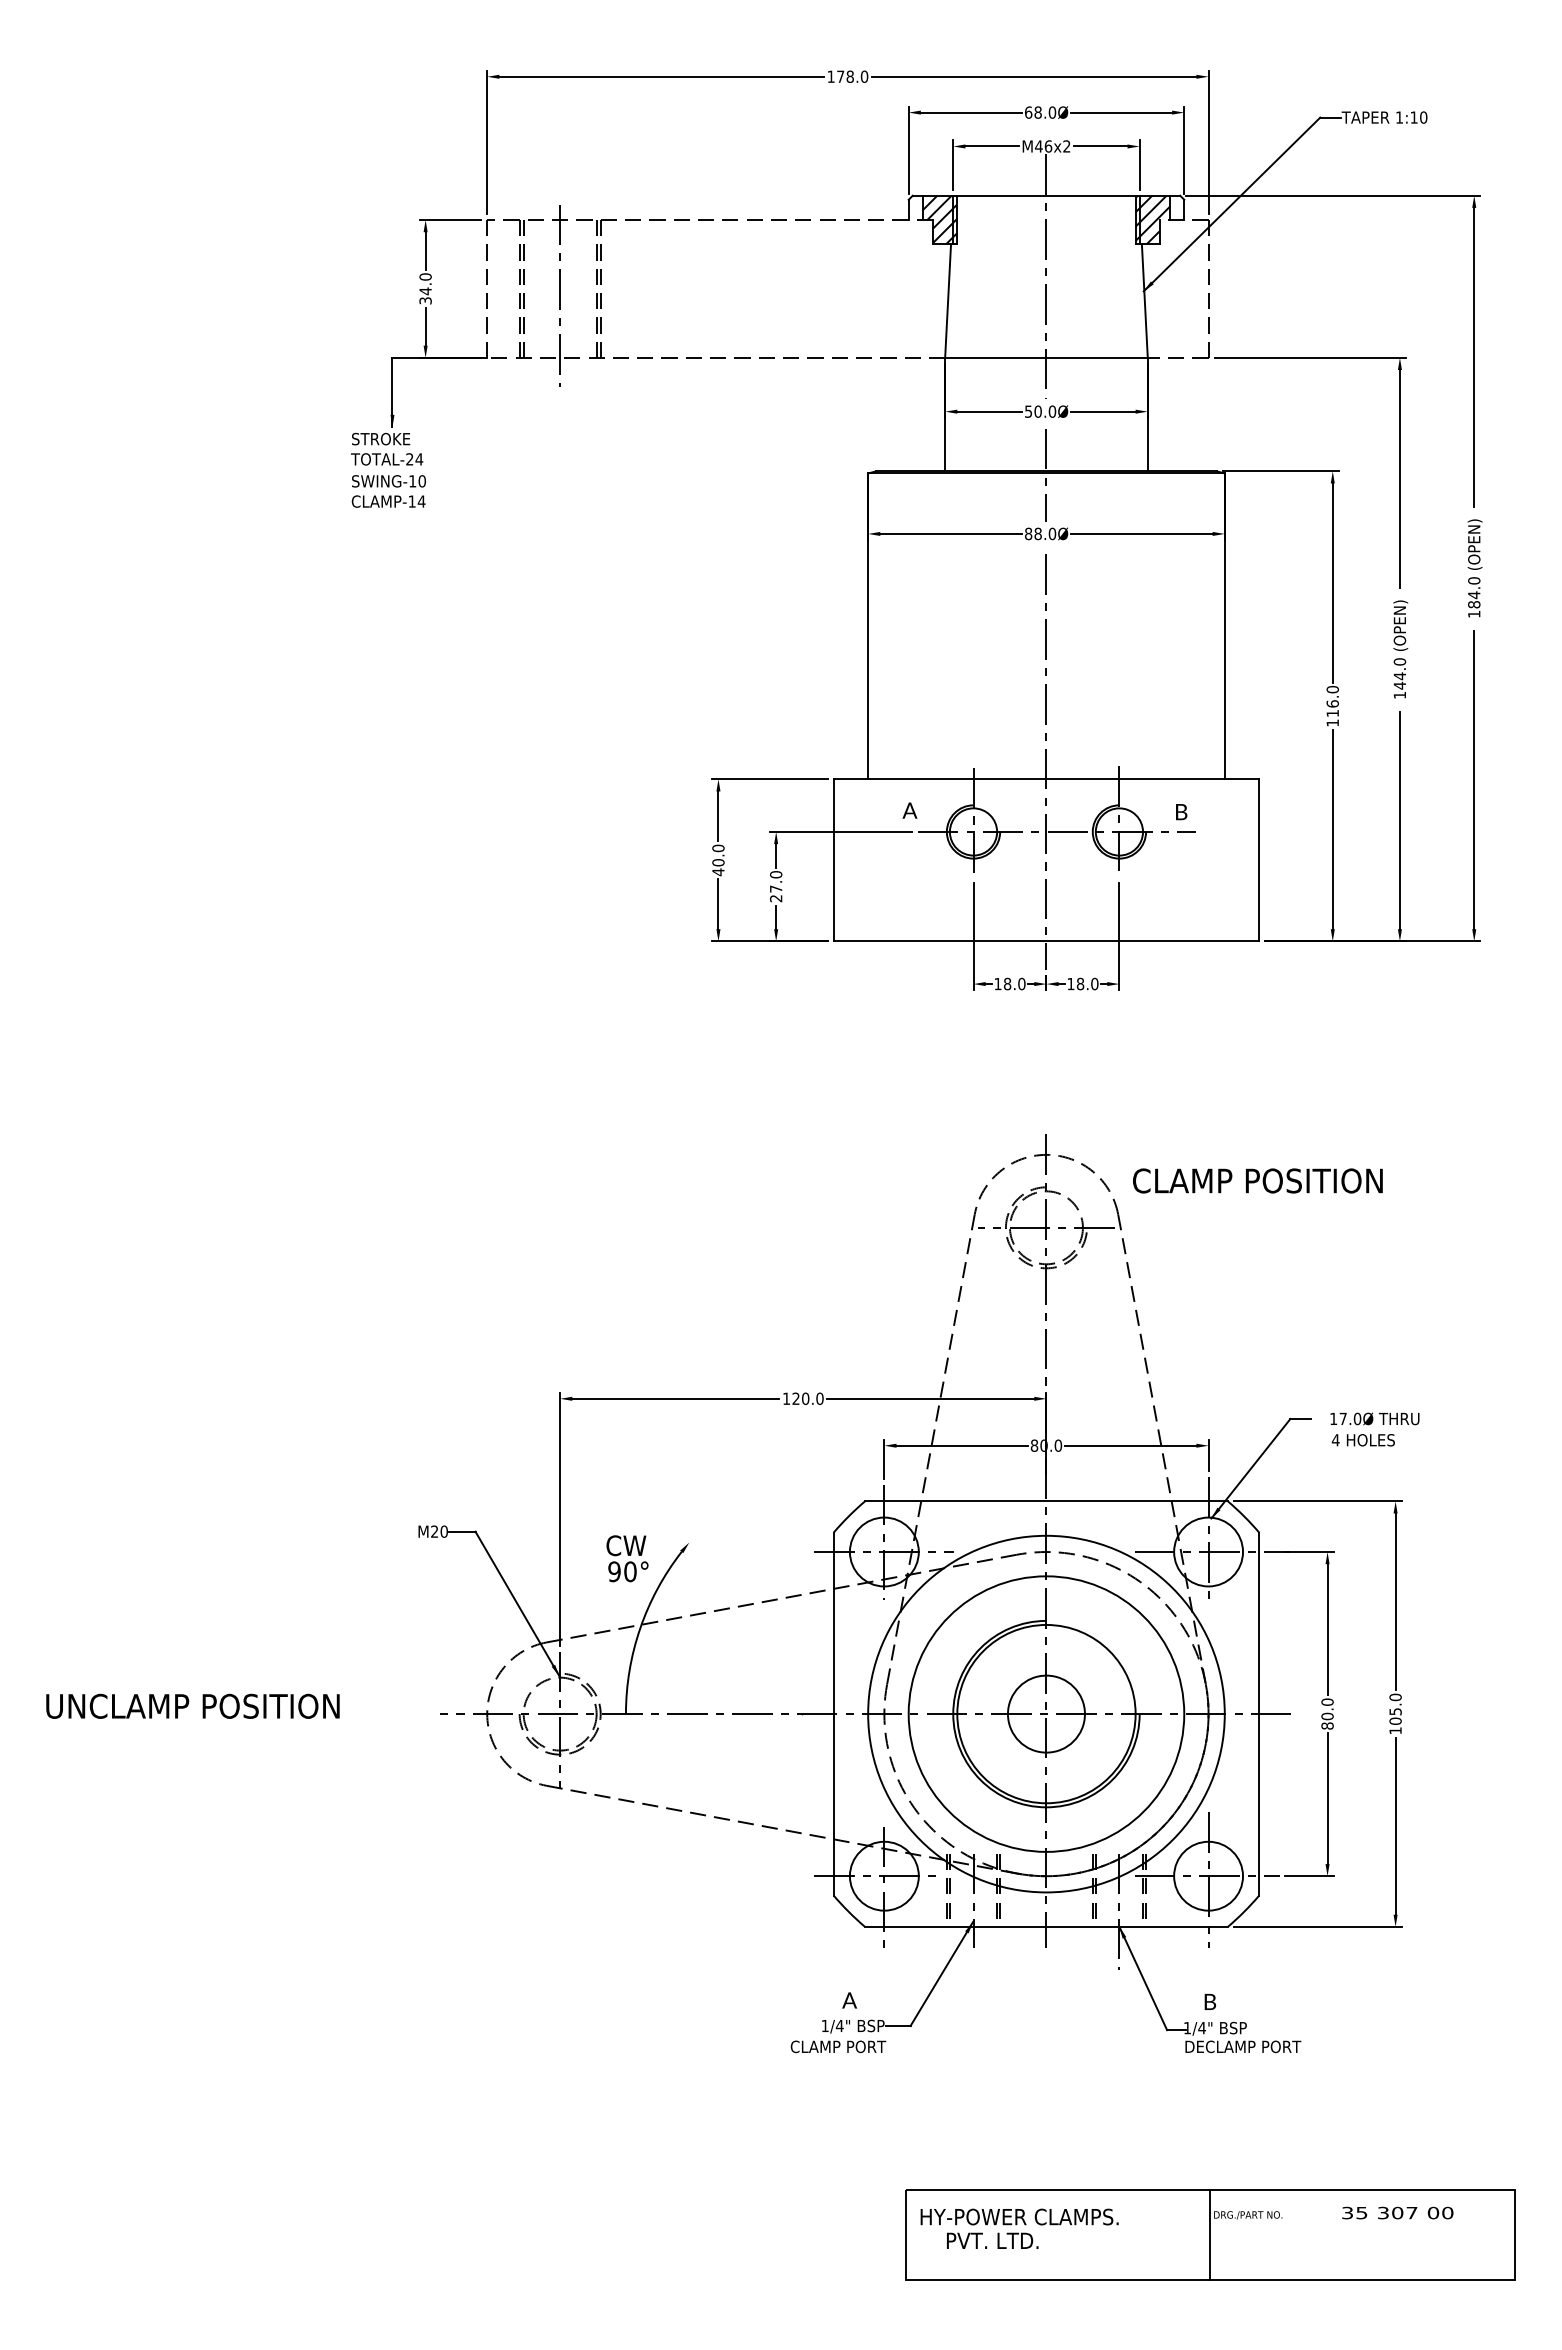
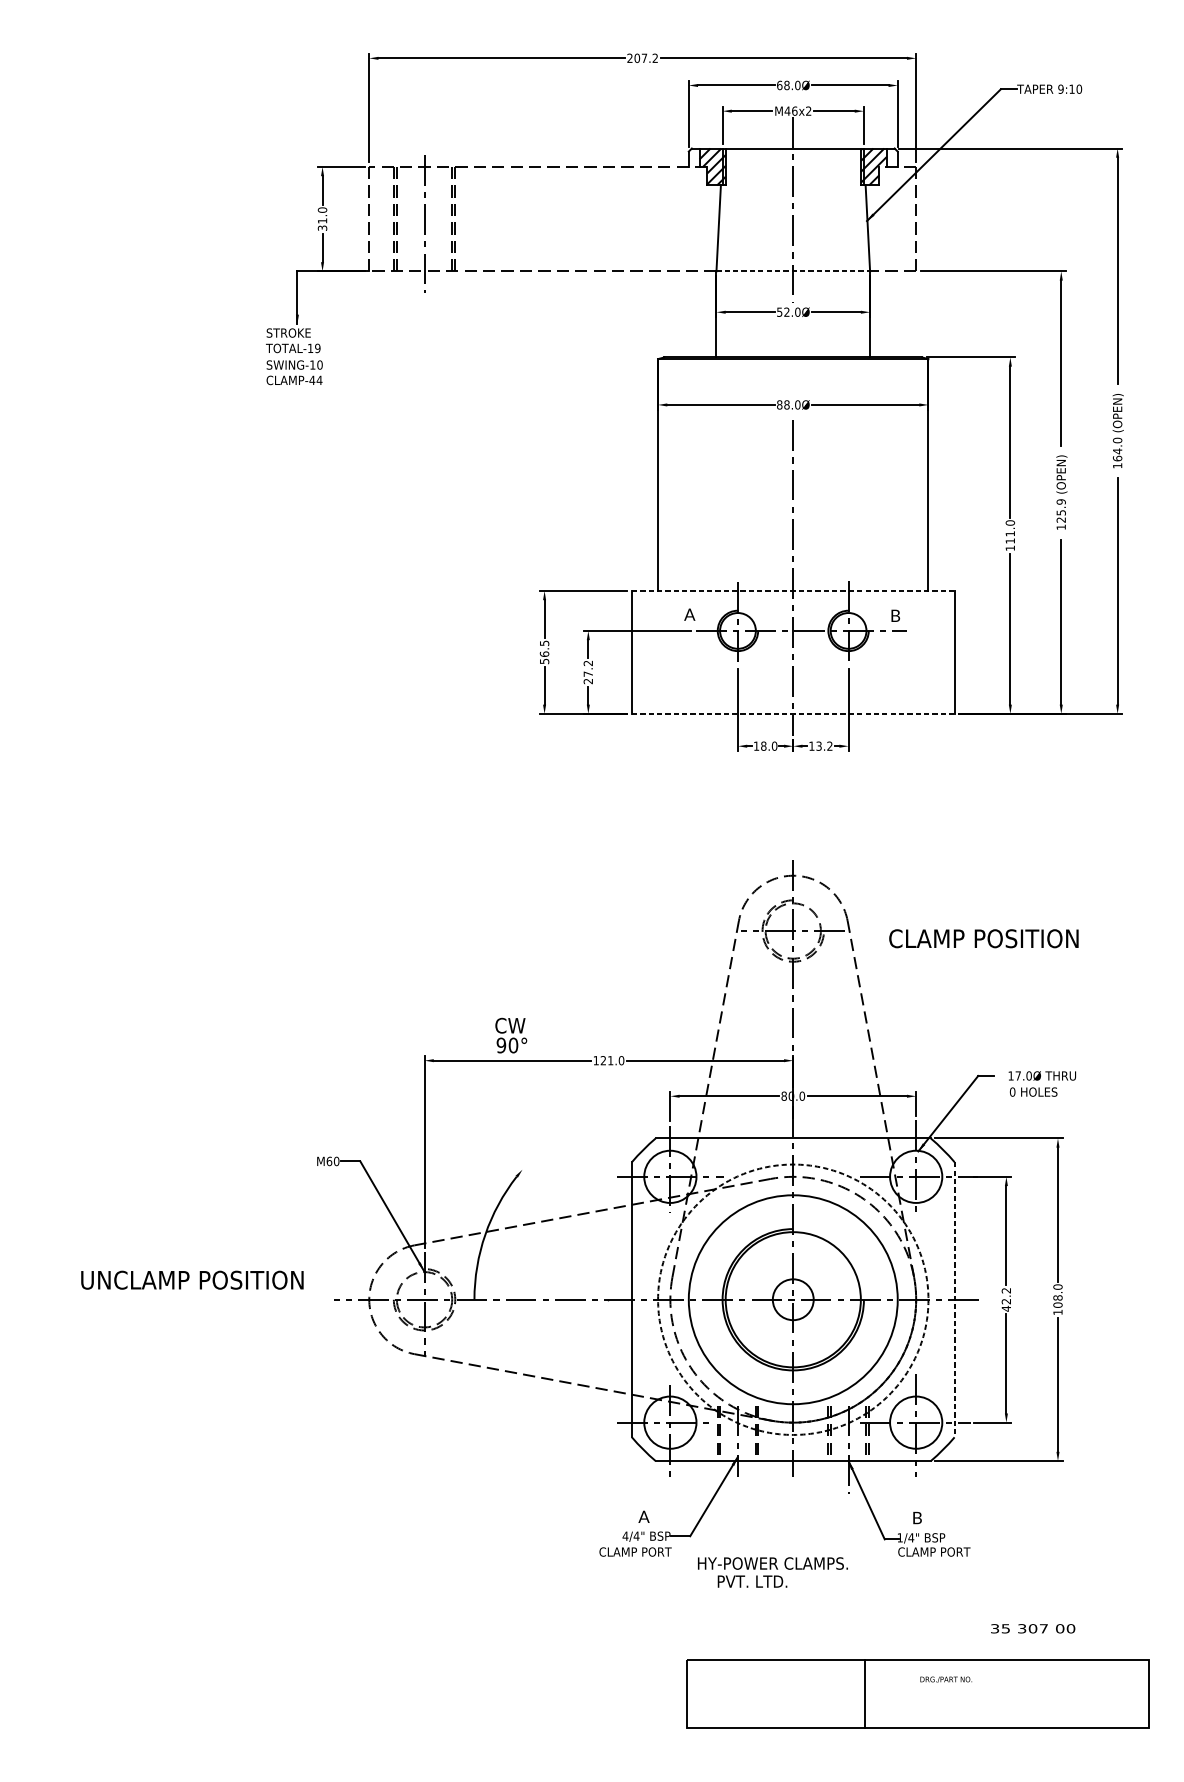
text: (847, 76) -> (642, 58), 178.0 -> 207.2
text: (1399, 117) -> (1060, 89), 1:10 -> 9:10
text: (425, 291) -> (322, 221), 34.0 -> 31.0
line: (1046, 357) -> (793, 271), solid -> dashed
text: (1037, 411) -> (786, 312), 50.0Ø -> 52.0Ø
text: (414, 459) -> (314, 348), TOTAL-24 -> TOTAL-19
line: (1046, 474) -> (793, 359), removed
text: (412, 501) -> (312, 380), CLAMP-14 -> CLAMP-44
text: (1474, 604) -> (1117, 458), 184.0 -> 164.0
text: (1399, 673) -> (1060, 510), 144.0 -> 125.9
text: (1332, 703) -> (1010, 533), 116.0 -> 111.0
line: (1046, 779) -> (793, 591), solid -> dashed
text: (718, 860) -> (544, 652), 40.0 -> 56.5
text: (776, 874) -> (588, 663), 27.0 -> 27.2
line: (1046, 941) -> (793, 713), solid -> dashed
text: (1087, 983) -> (824, 745), 18.0 -> 13.2
text: (1257, 1180) -> (983, 938), moved
text: (805, 1398) -> (610, 1060), 120.0 -> 121.0
text: (1335, 1440) -> (1012, 1092), 4 -> 0
text: (434, 1531) -> (329, 1161), M20 -> M60
text: (627, 1558) -> (511, 1035), moved
text: (192, 1705) -> (192, 1279), moved
text: (1395, 1711) -> (1057, 1297), 105.0 -> 108.0
circle: (1045, 1713) -> (792, 1299), size x0.7
circle: (1046, 1713) -> (793, 1299), solid -> dashed
text: (1327, 1713) -> (1006, 1299), 80.0 -> 42.2
line: (1259, 1714) -> (954, 1300), solid -> dashed
text: (825, 2025) -> (625, 1535), 1/4" -> 4/4"
text: (1242, 2046) -> (941, 1551), DECLAMP PORT -> CLAMP PORT
text: (1397, 2212) -> (1032, 1628), moved
text: (1019, 2228) -> (772, 1572), moved
line: (1210, 2234) -> (865, 1694), moved

